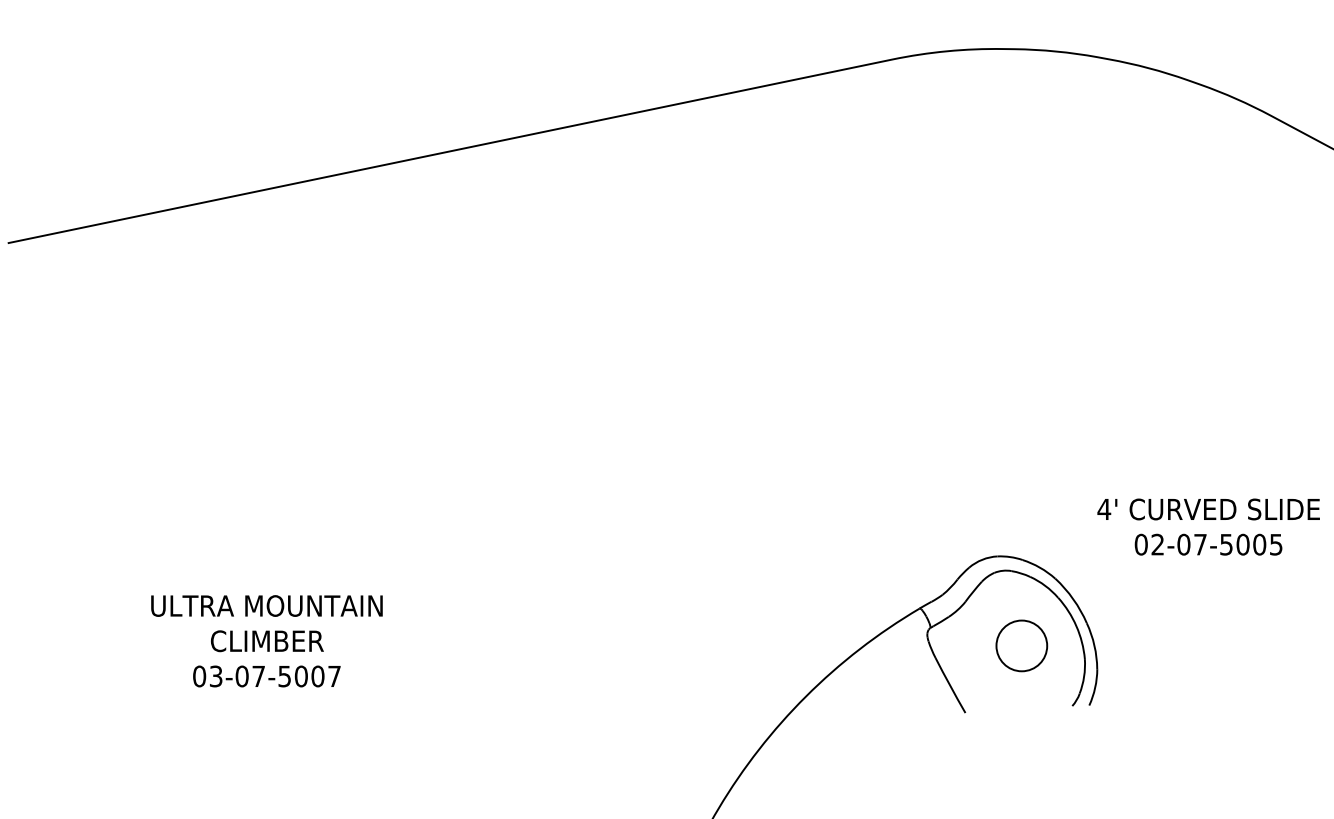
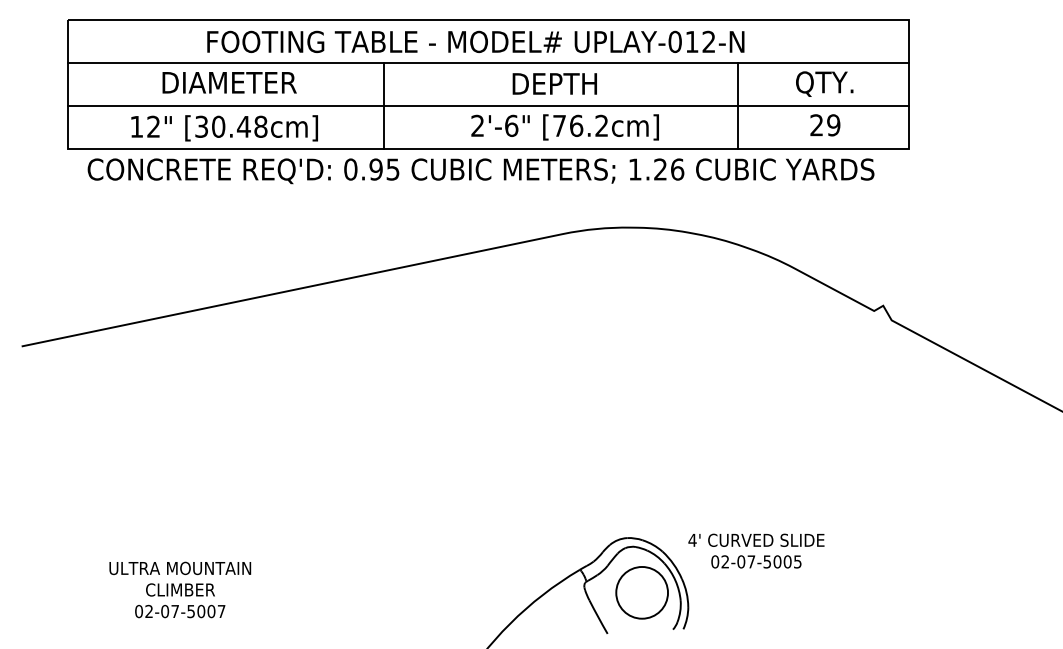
text: (1208, 526) -> (756, 550), moved
circle: (1022, 645) -> (642, 592), size x1.67
text: (215, 676) -> (148, 611), 03-07-5007 -> 02-07-5007

